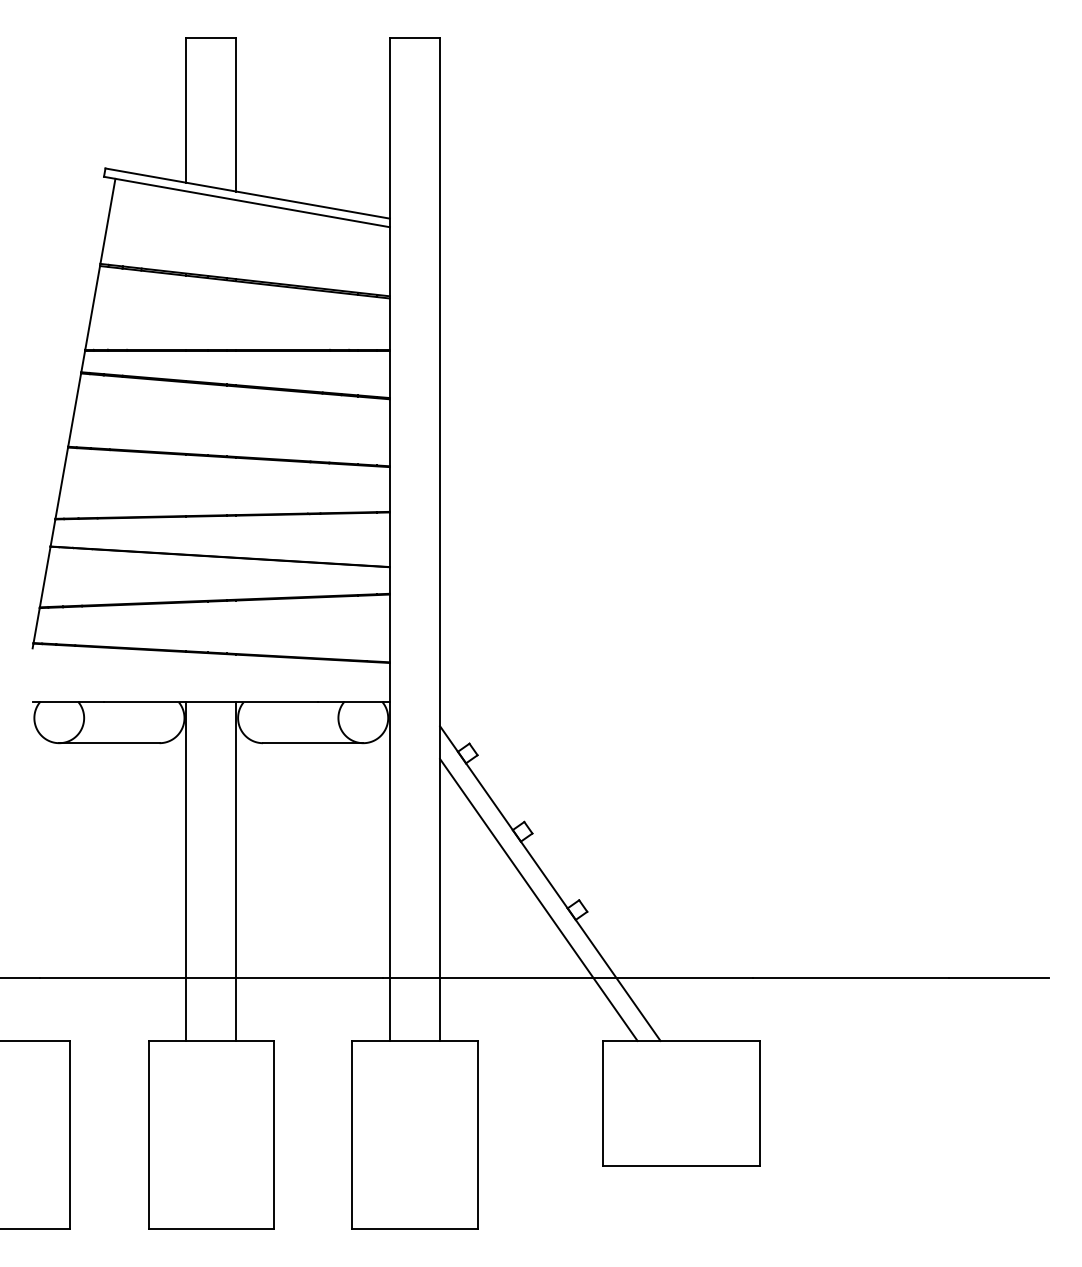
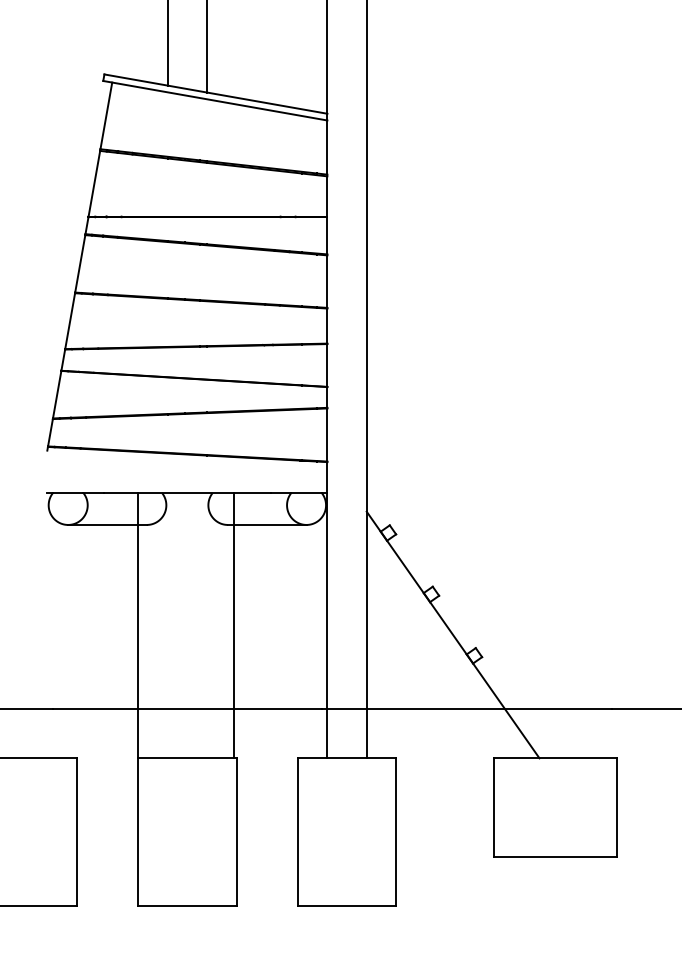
line: (186, 871) -> (138, 625), moved
line: (236, 871) -> (233, 625), moved
line: (538, 899) -> (443, 647), removed

